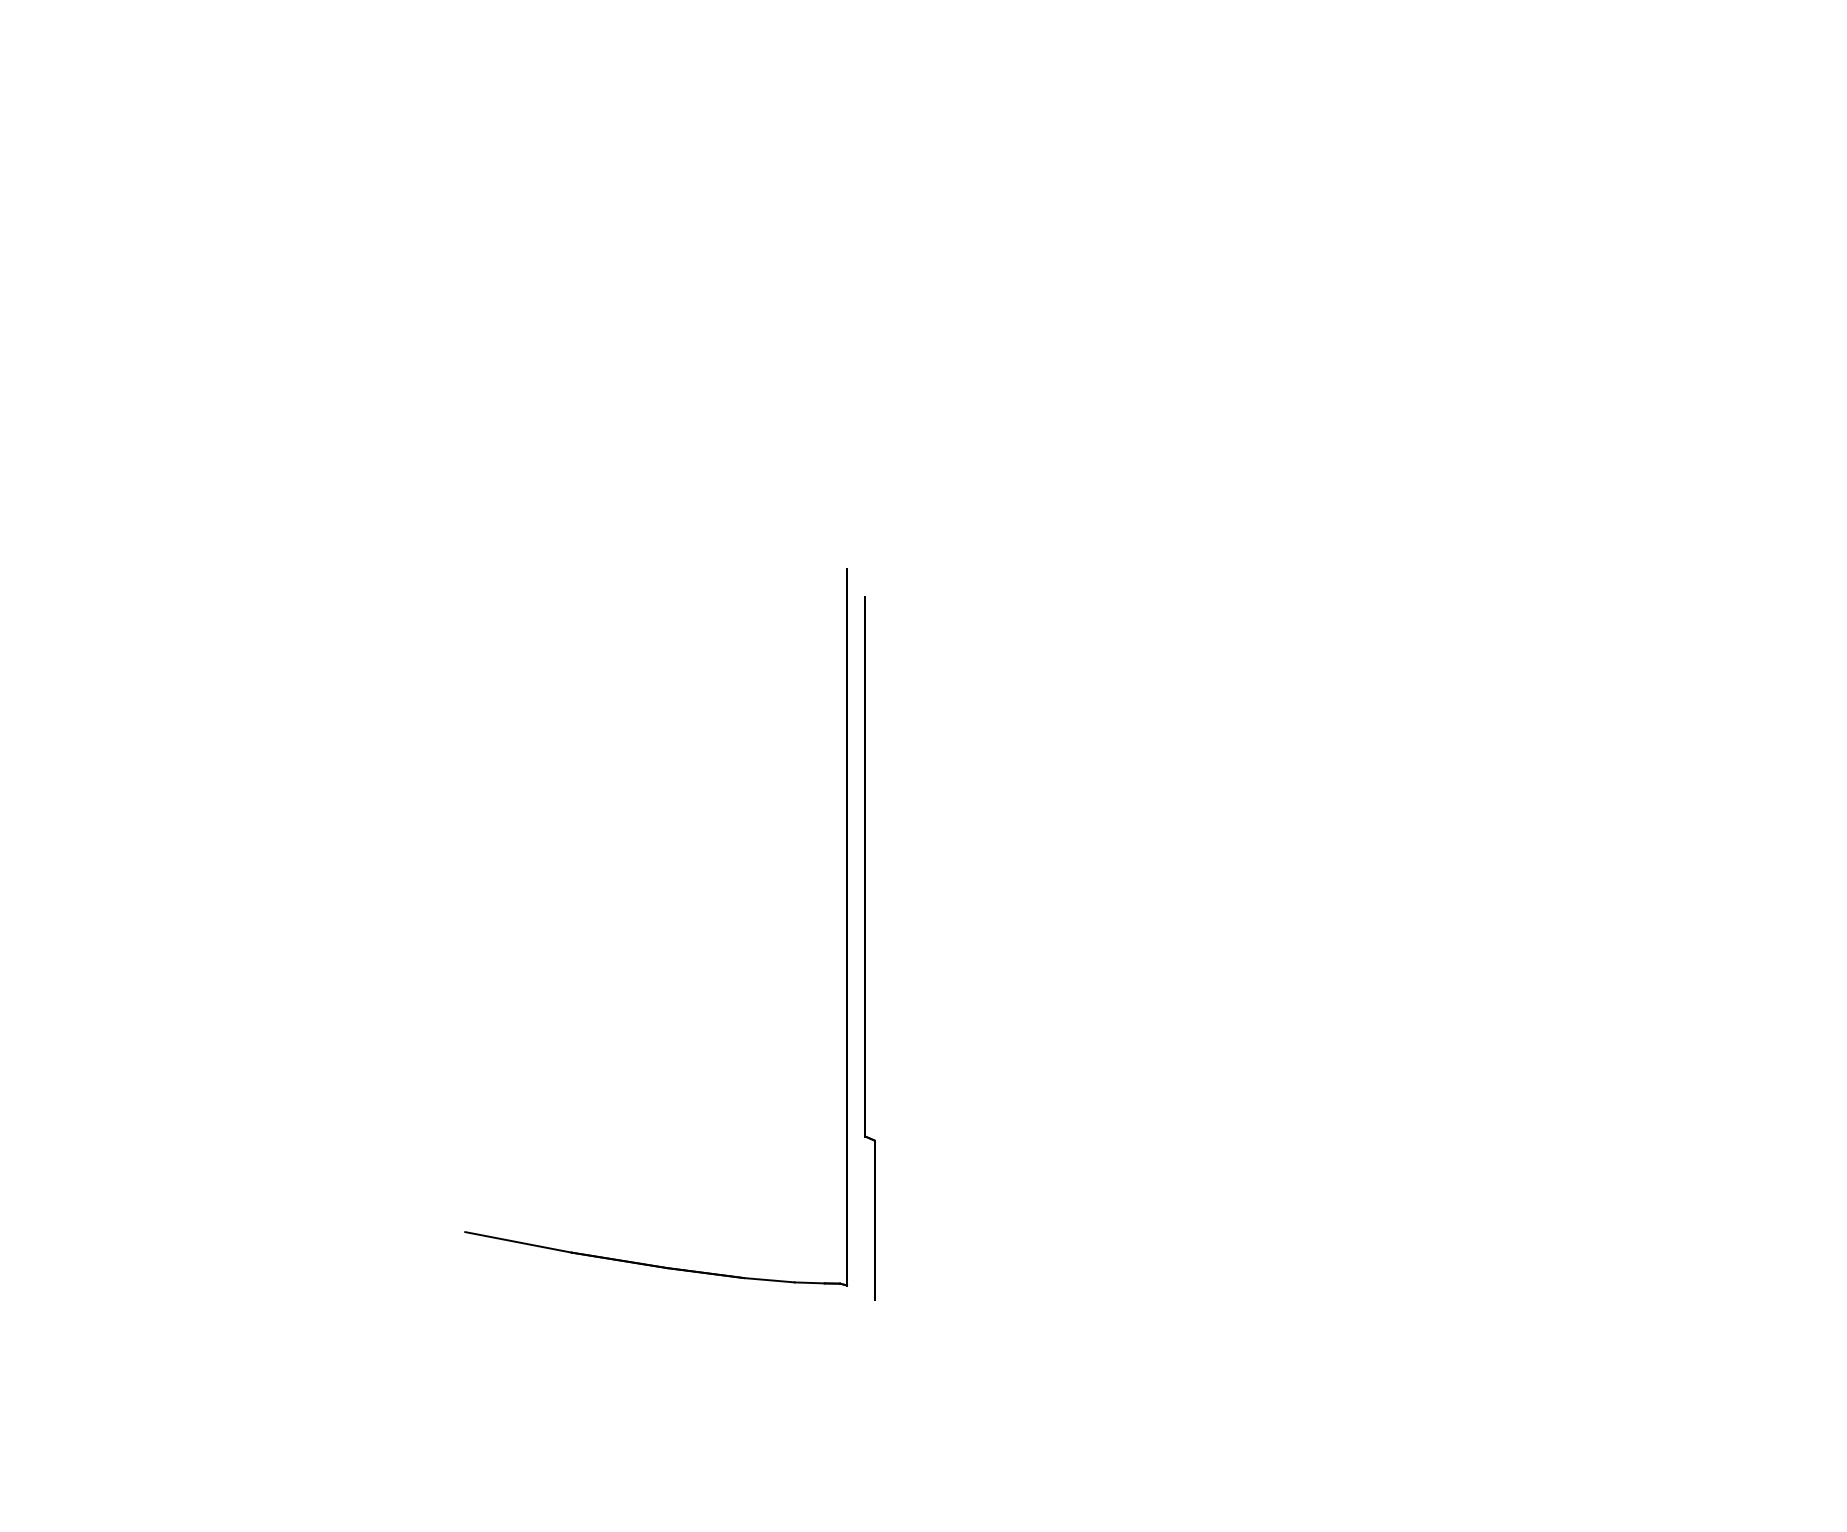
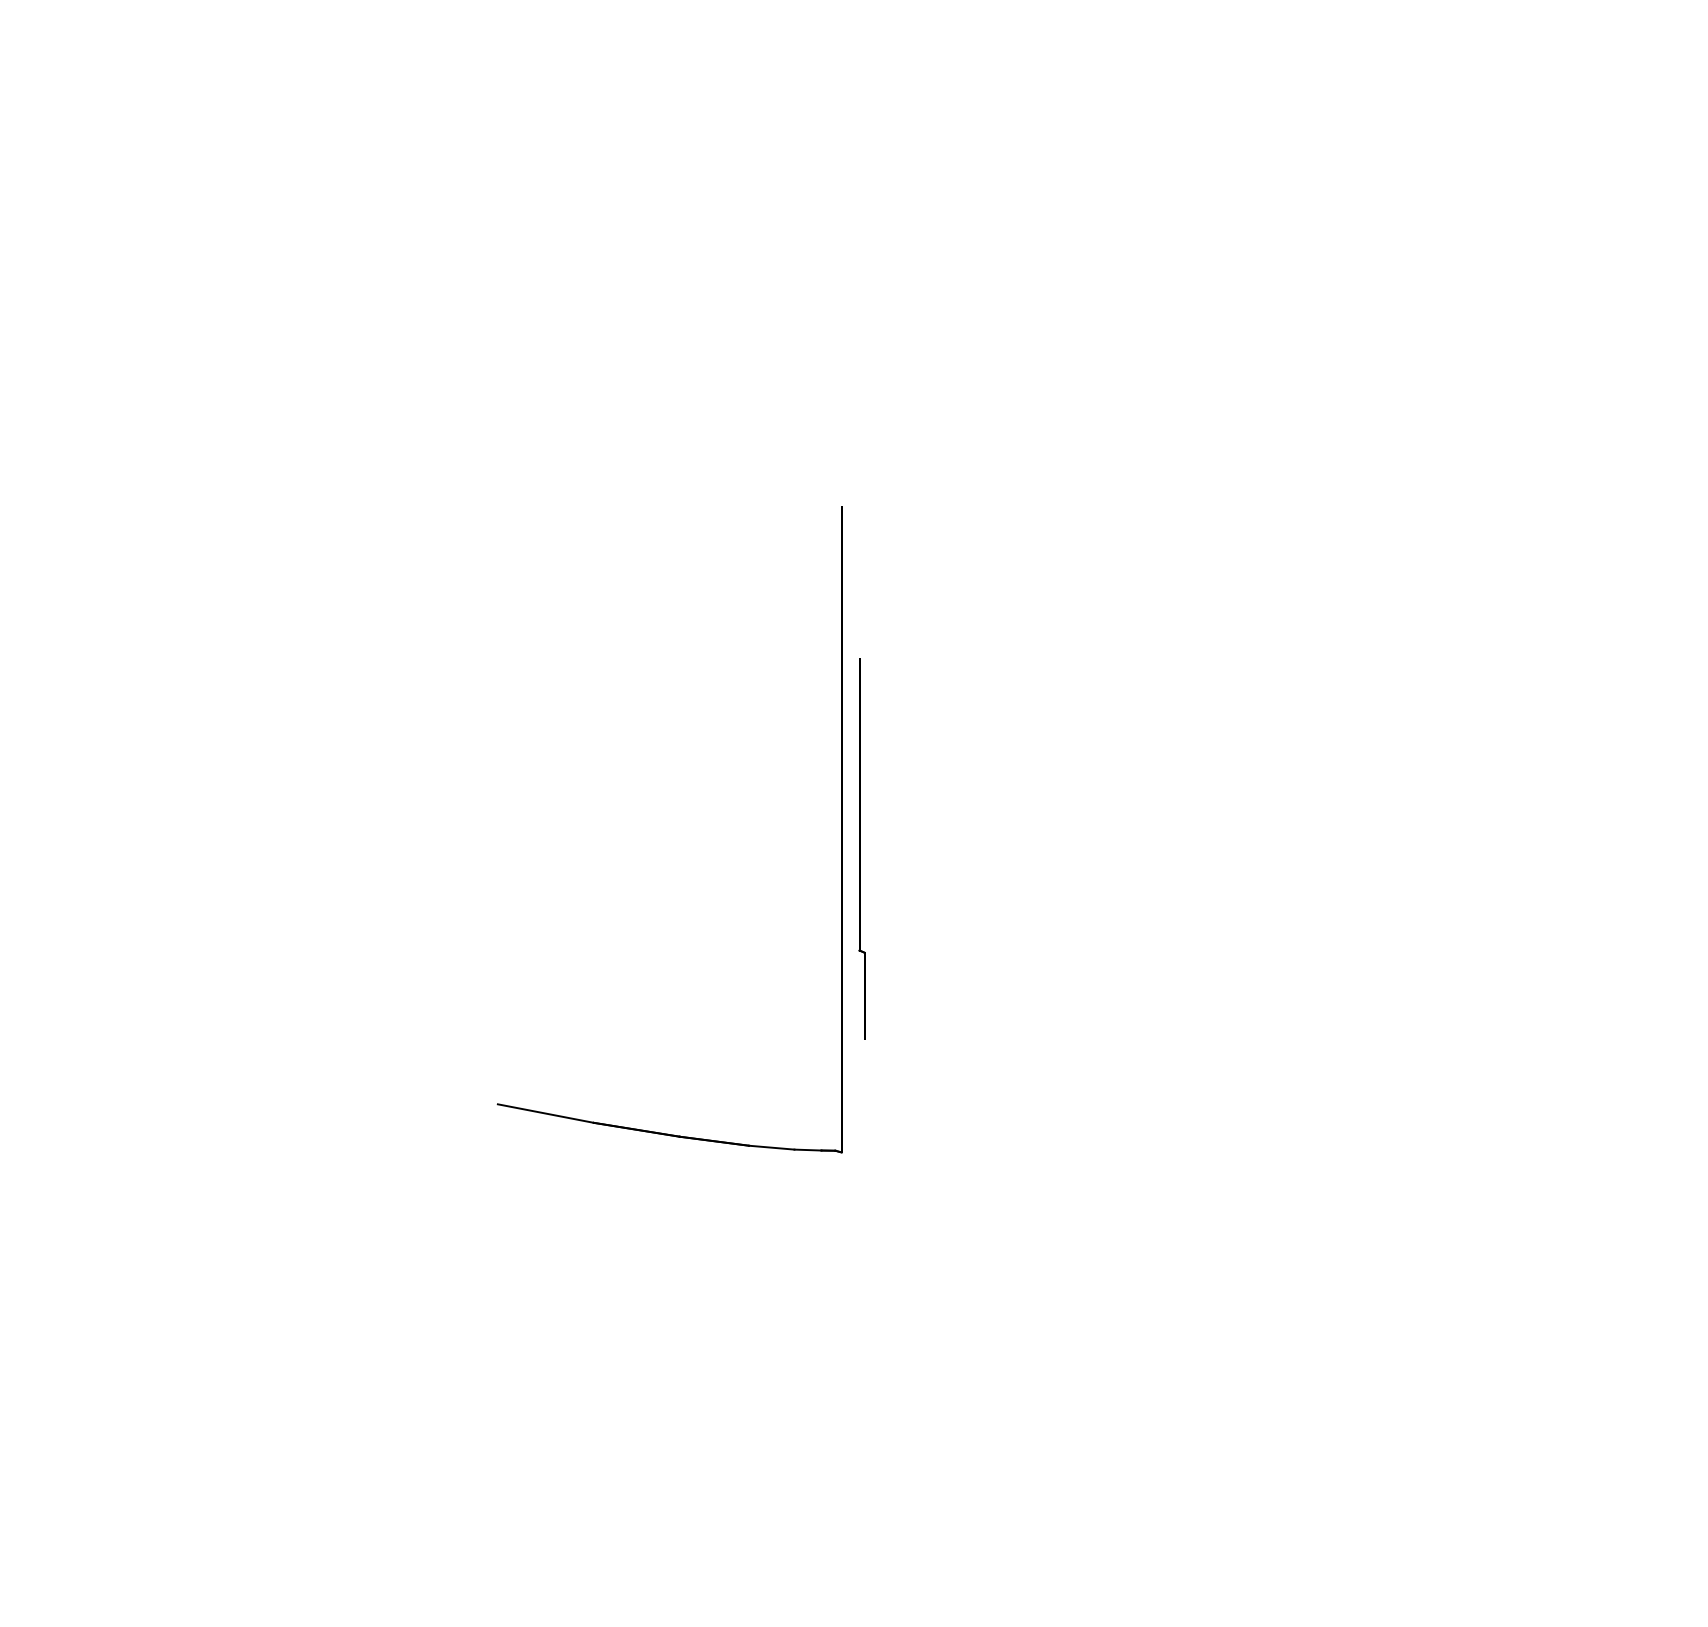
part: (869, 947) -> (861, 848), size x0.6

